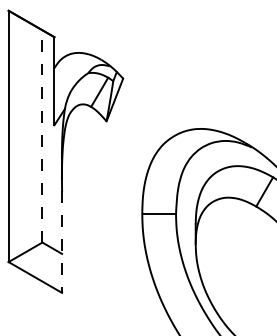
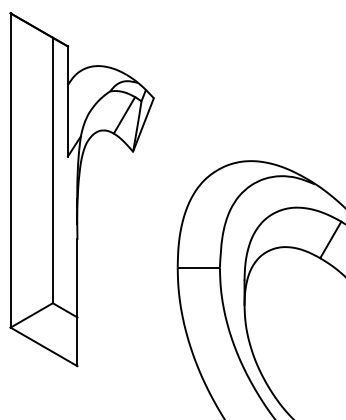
line: (42, 136) -> (52, 170), dashed -> solid
line: (62, 241) -> (77, 302), dashed -> solid

